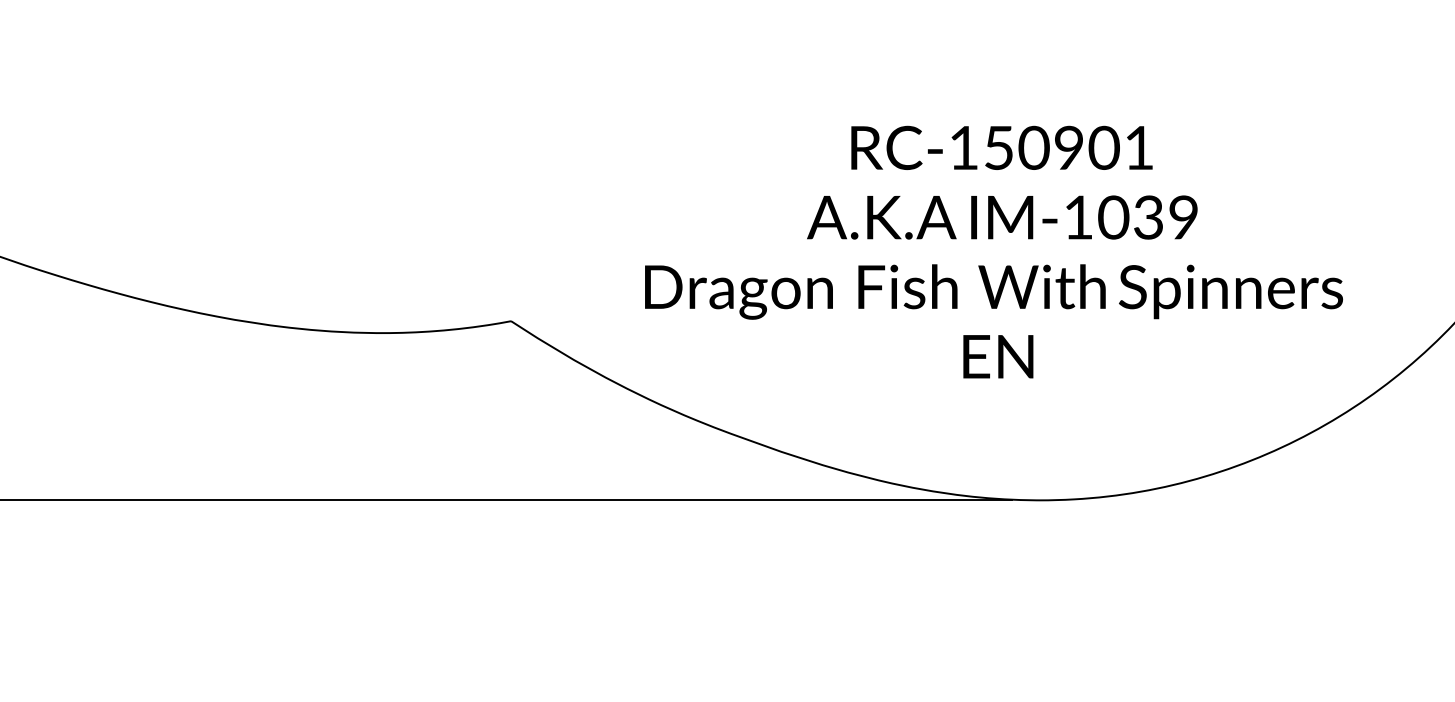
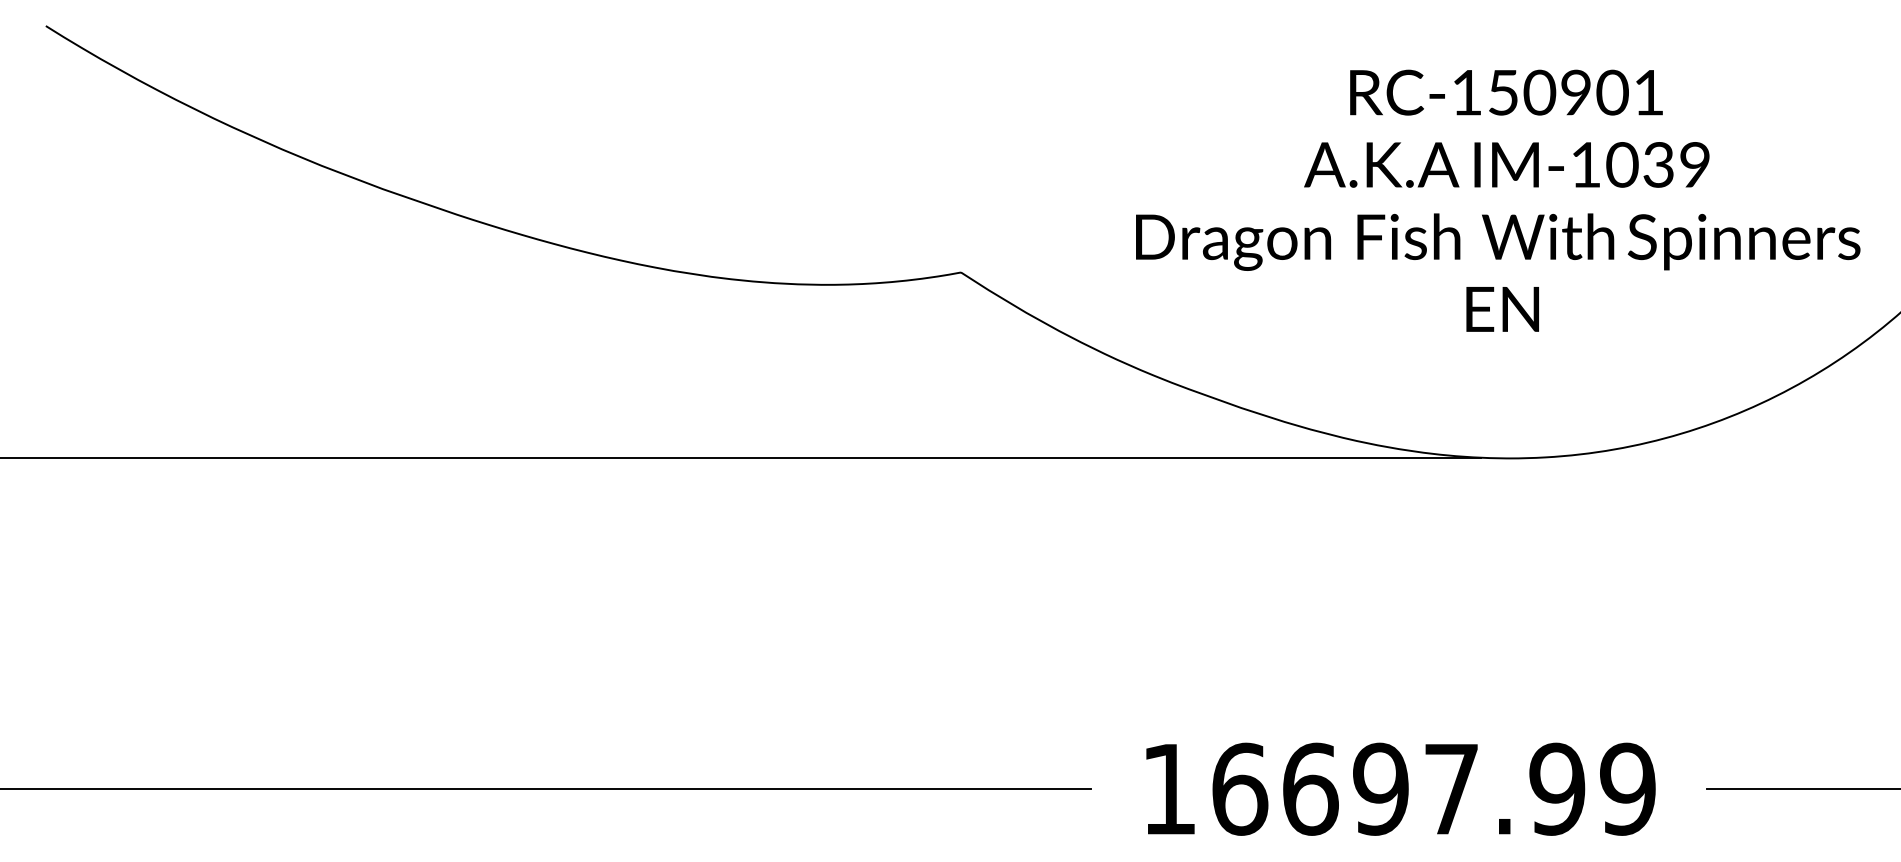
text: (994, 251) -> (1498, 200), moved

